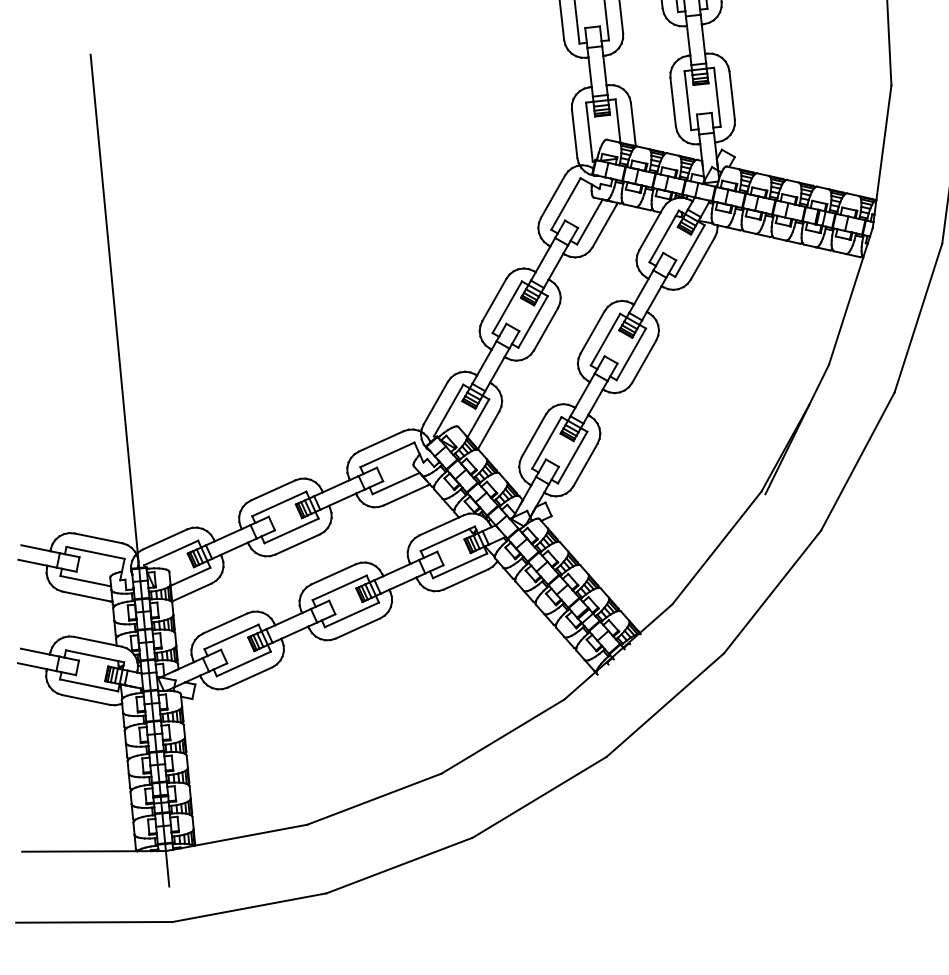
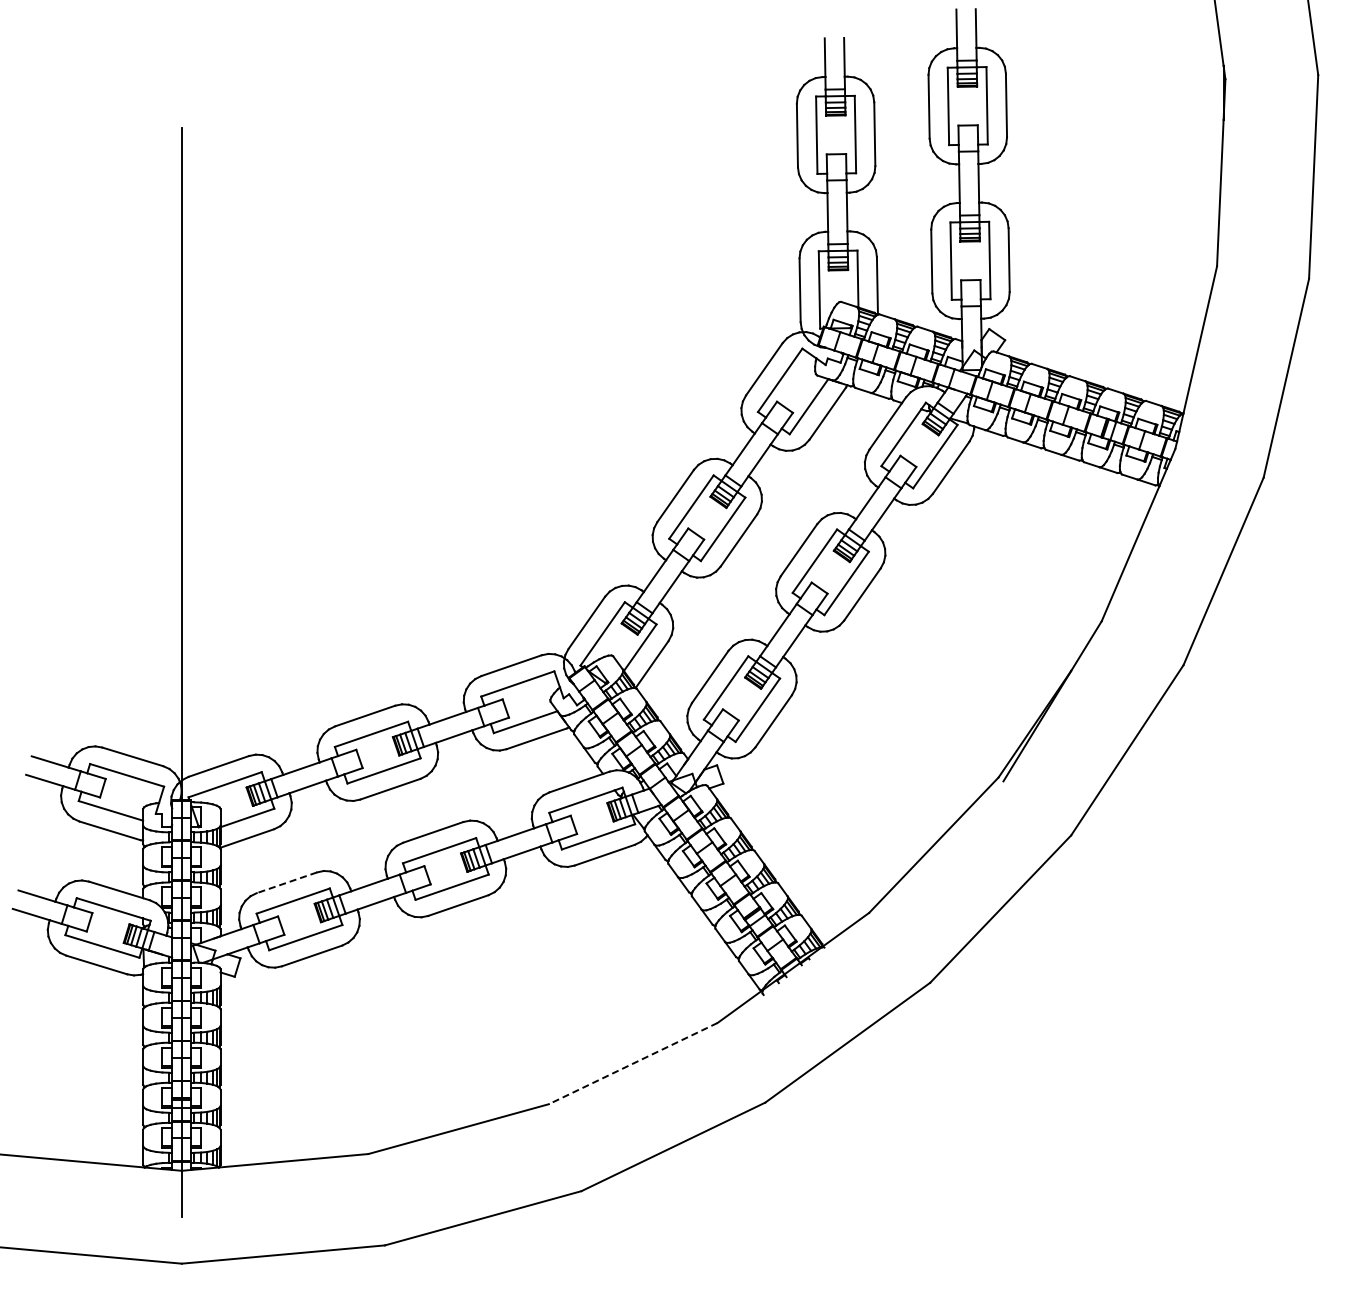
line: (225, 623) -> (286, 882), solid -> dashed
line: (503, 736) -> (633, 1063), solid -> dashed

